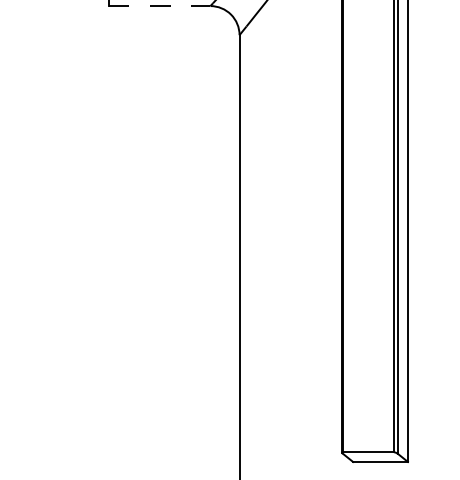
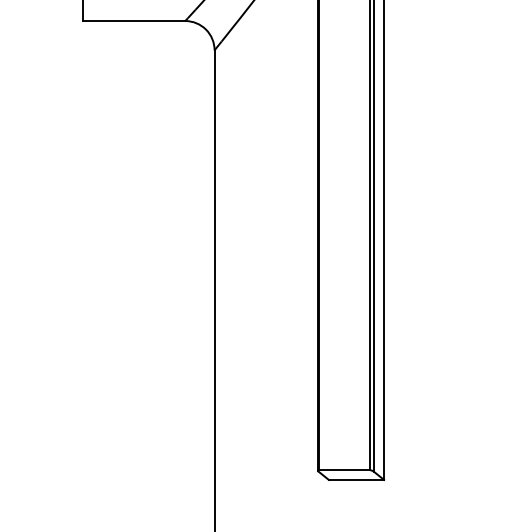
line: (159, 6) -> (134, 21), dashed -> solid

